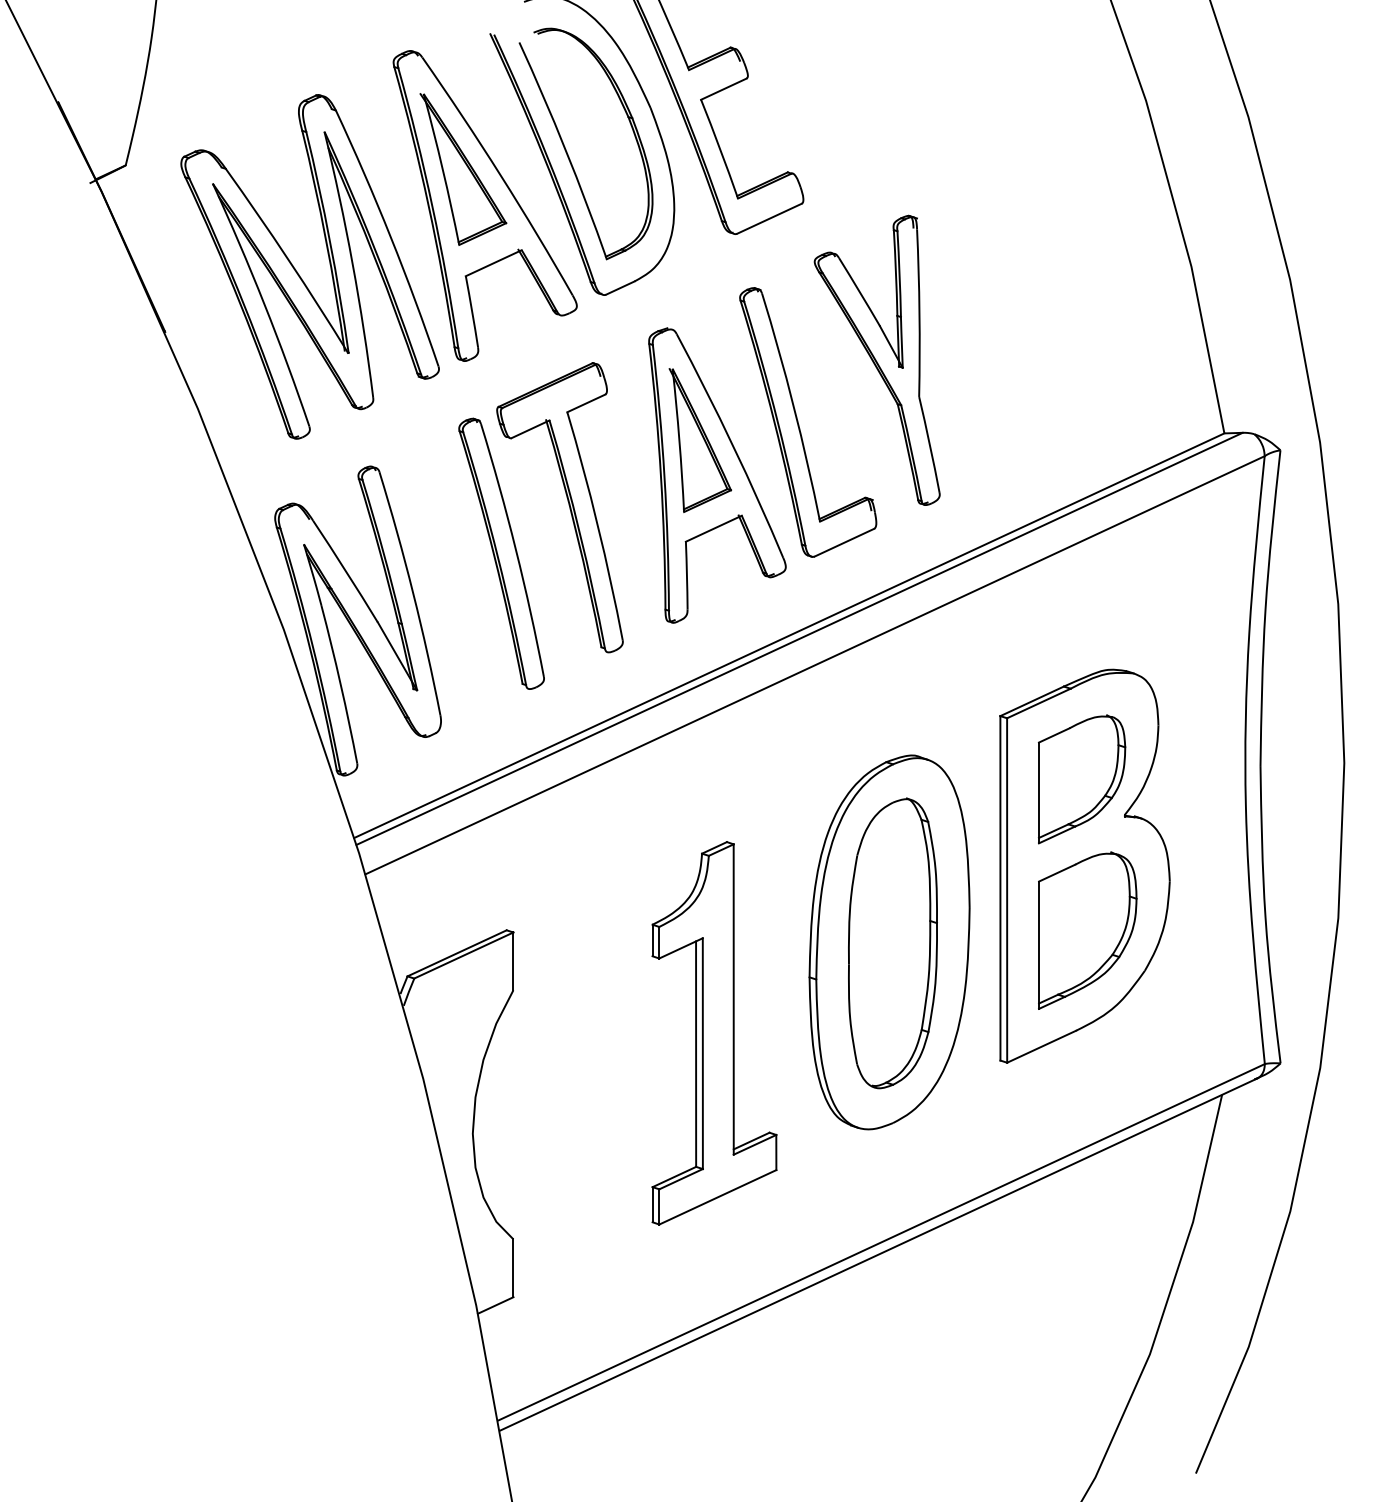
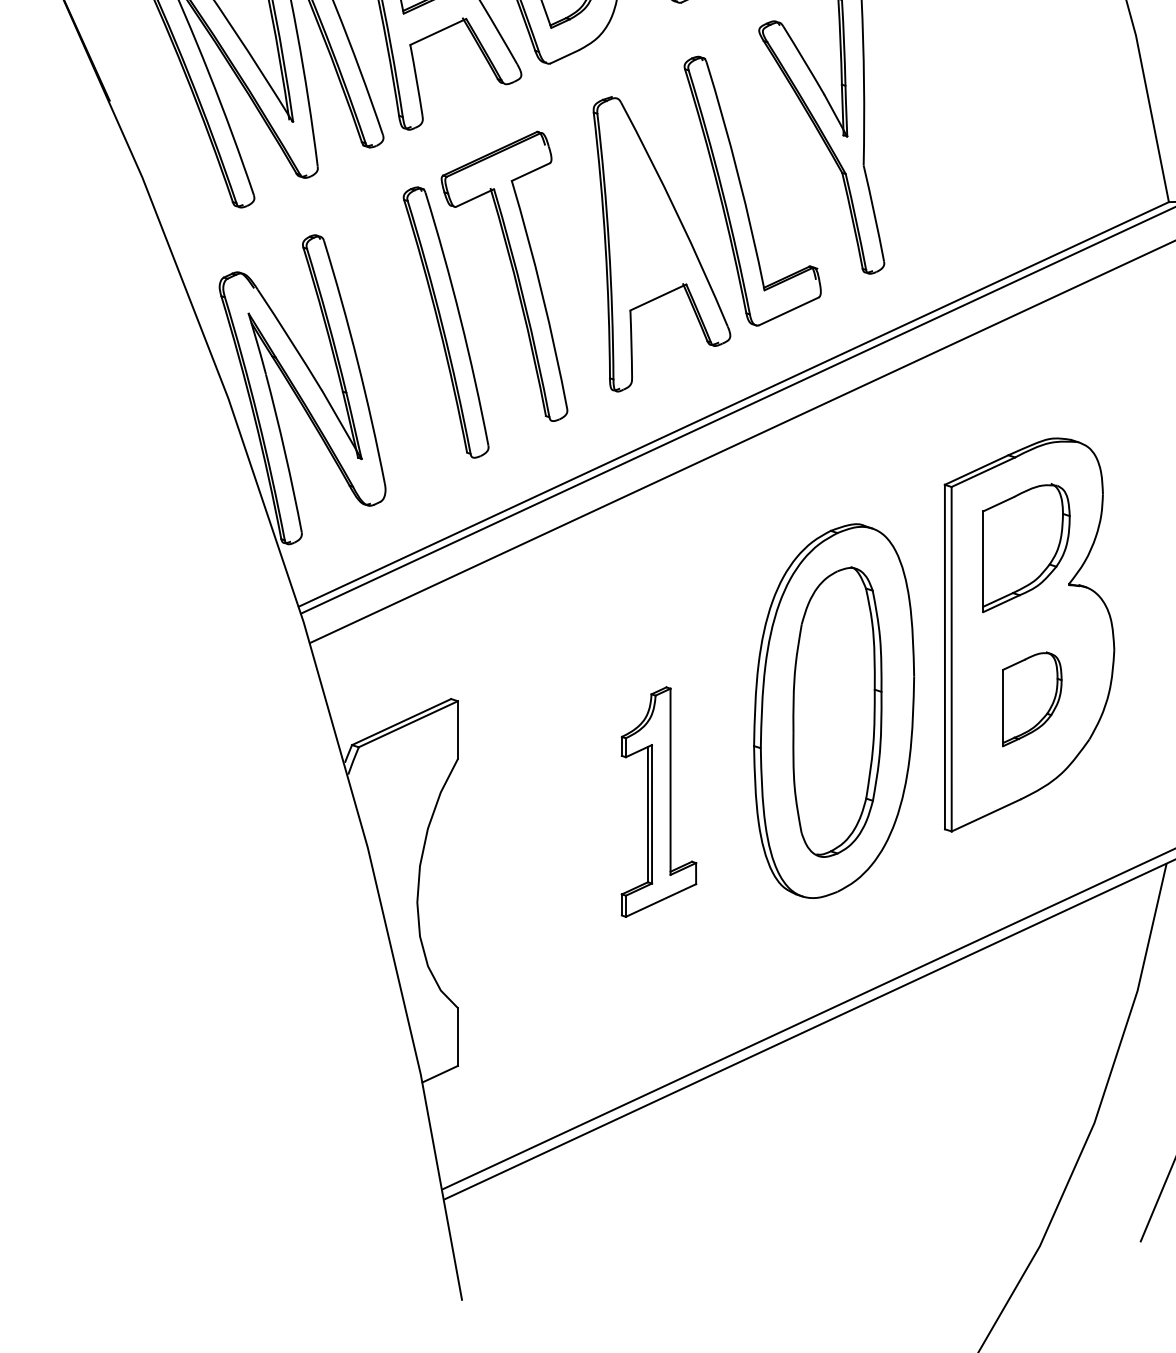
part: (700, 440) -> (645, 209), removed
part: (1087, 930) -> (1032, 699), size x0.6
part: (714, 1033) -> (659, 802), size x0.6

